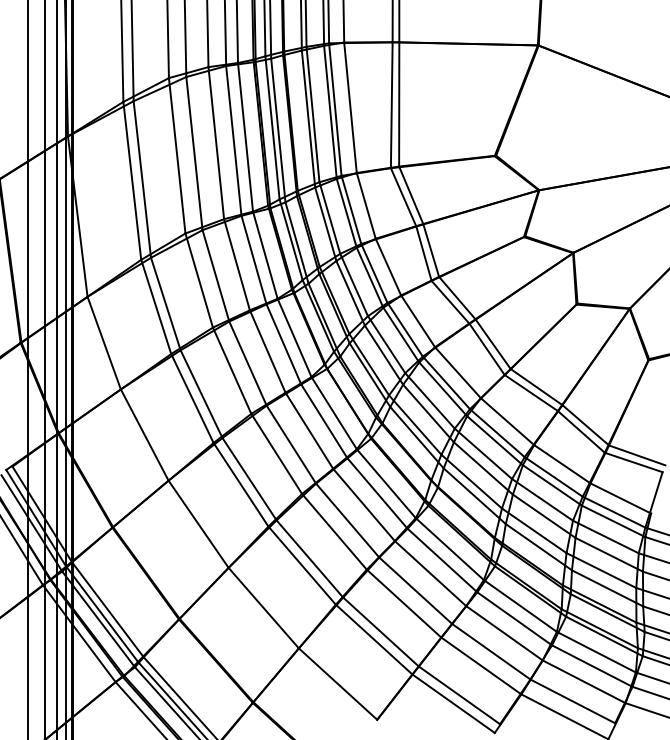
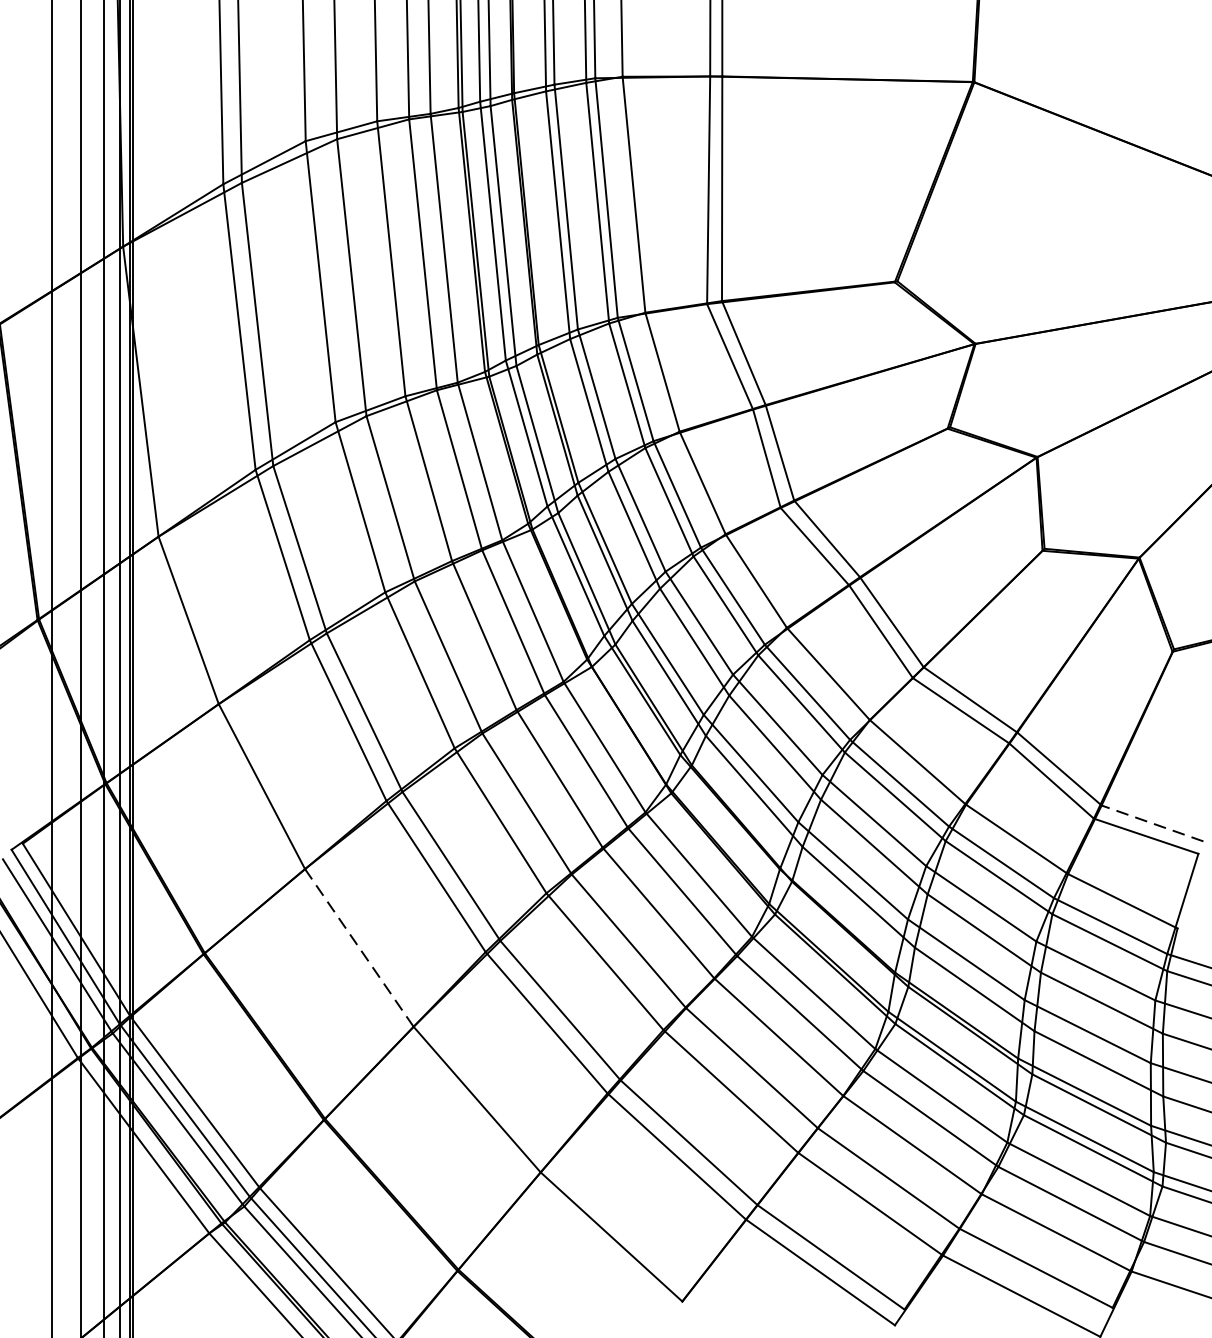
line: (637, 455) -> (1153, 823), solid -> dashed
line: (198, 524) -> (359, 948), solid -> dashed

